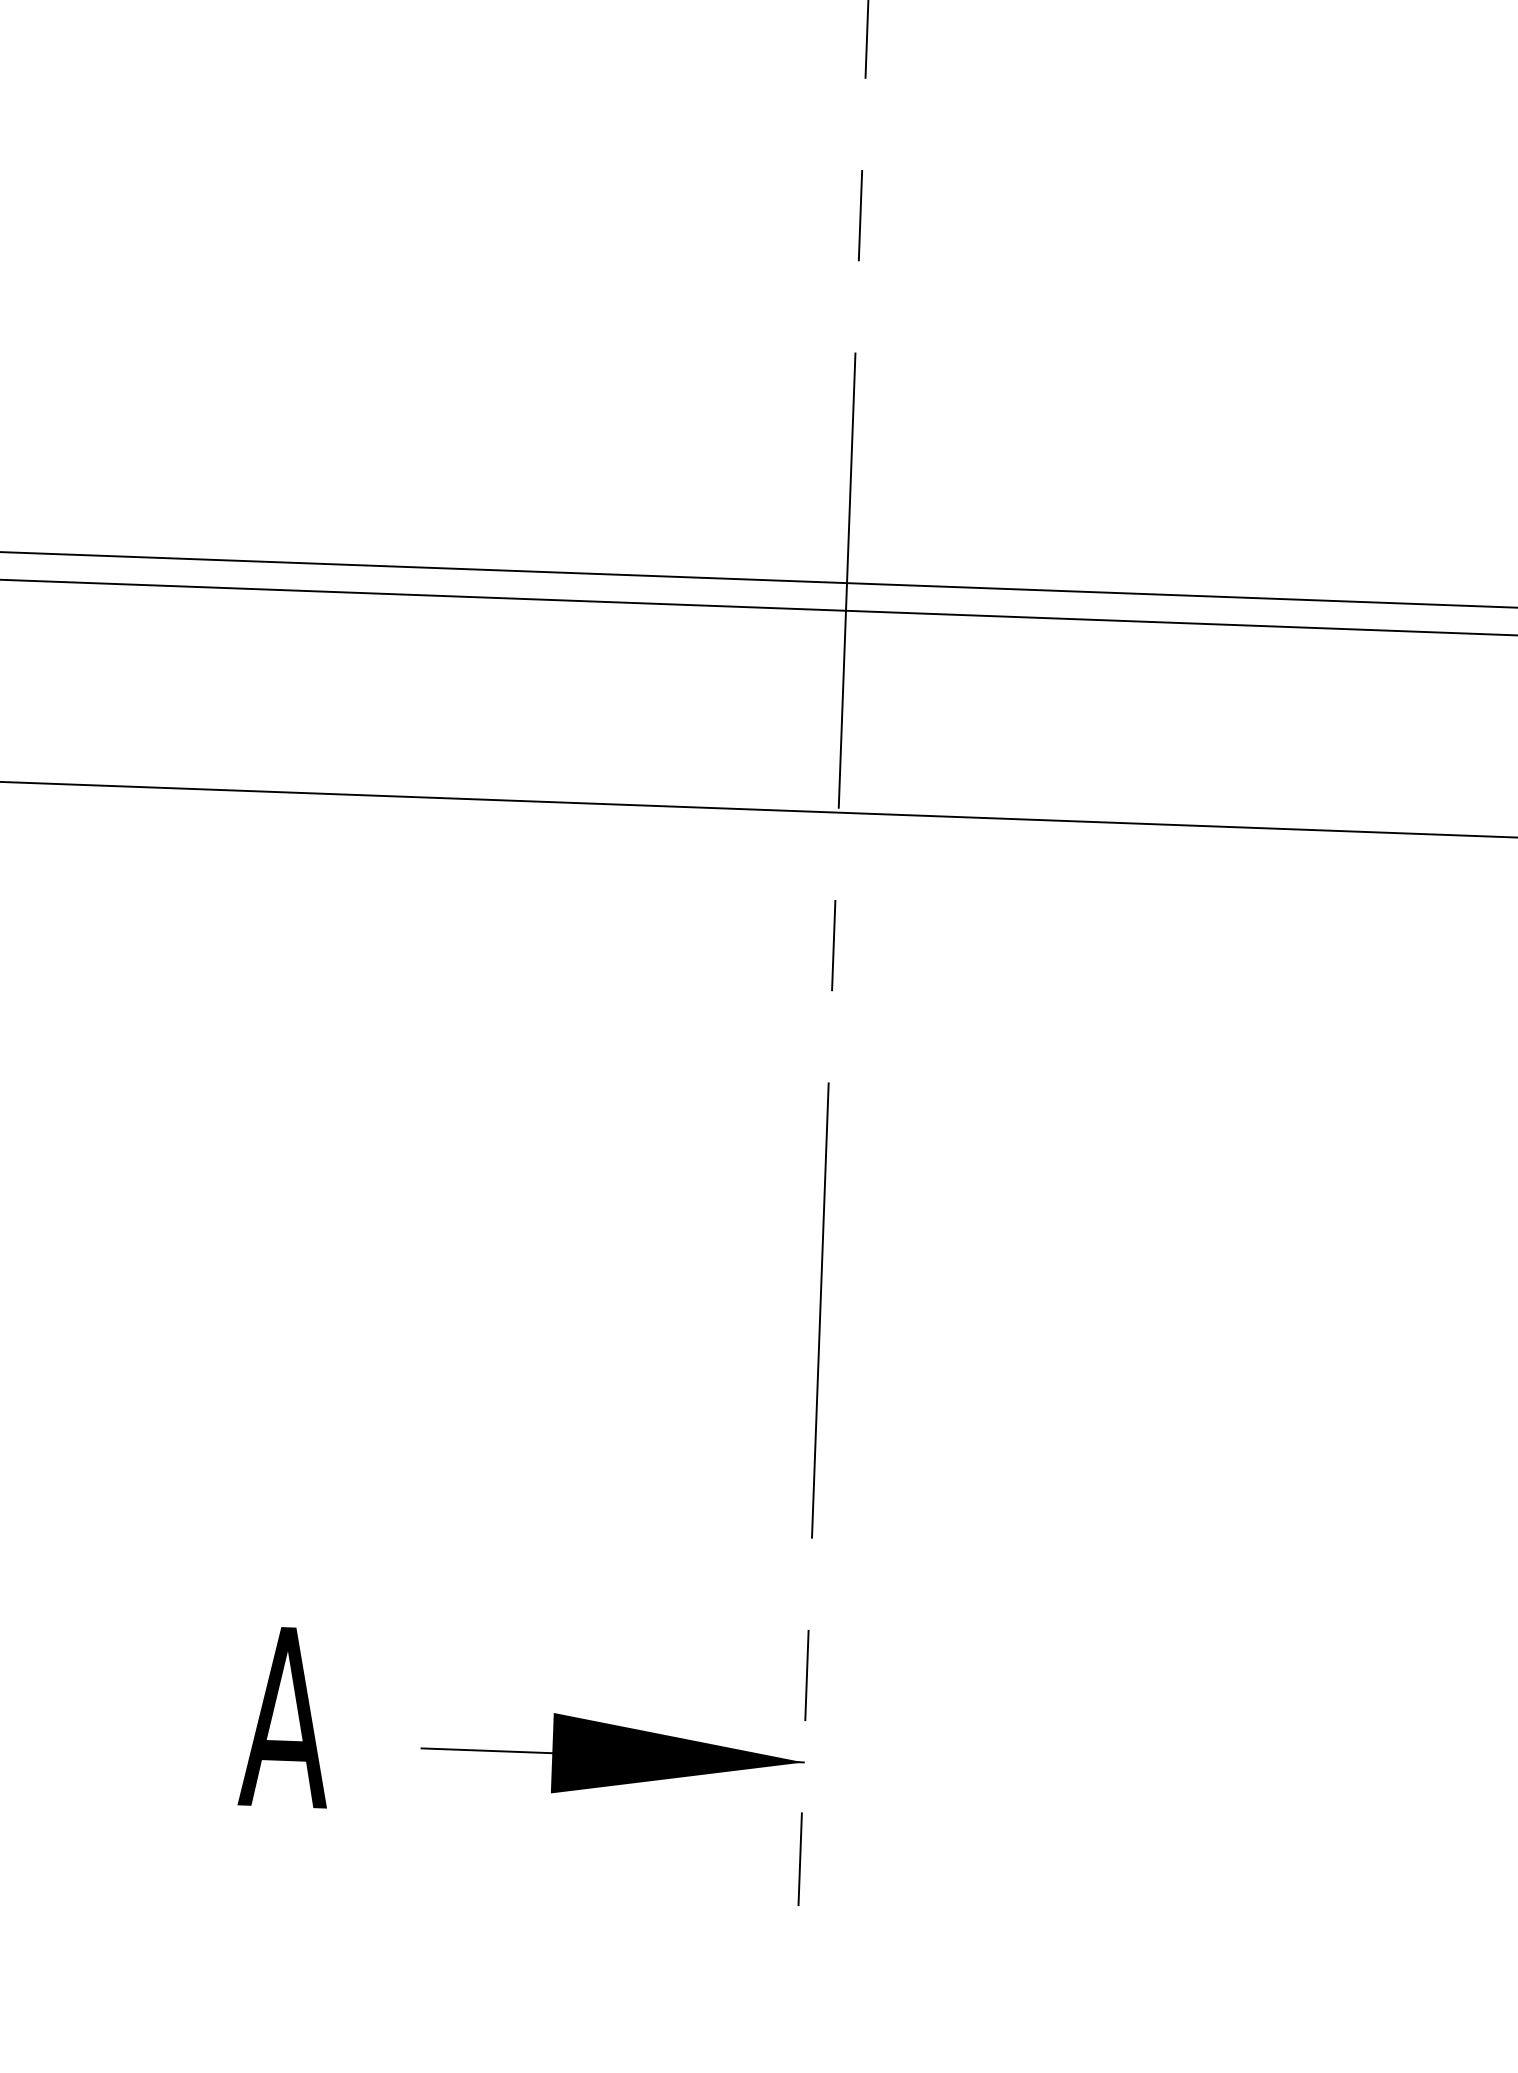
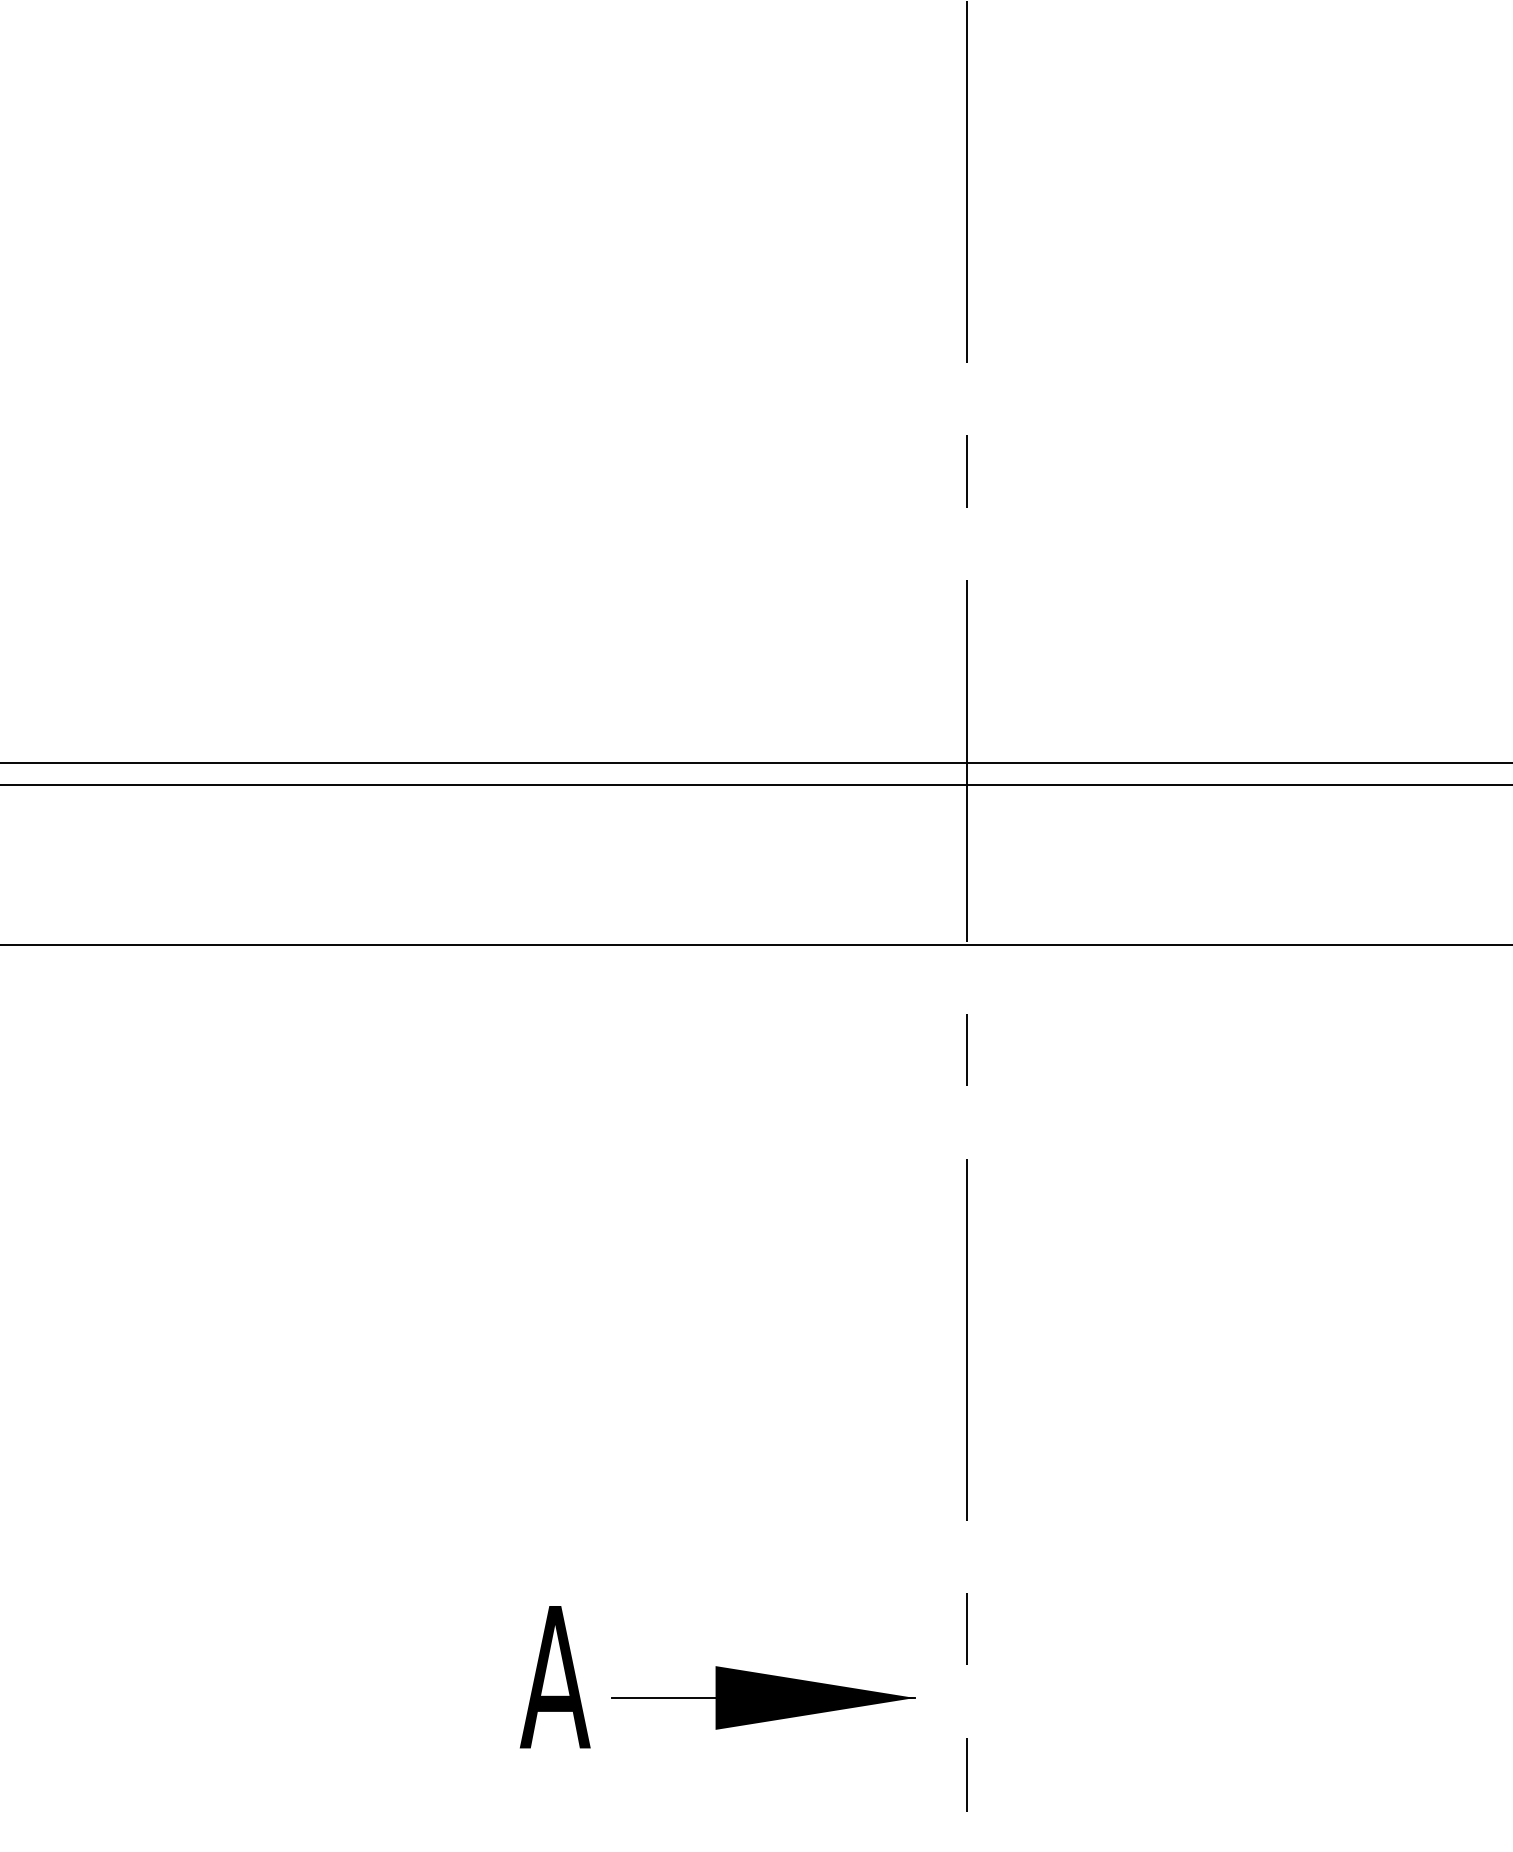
part: (612, 1754) -> (763, 1697), moved

